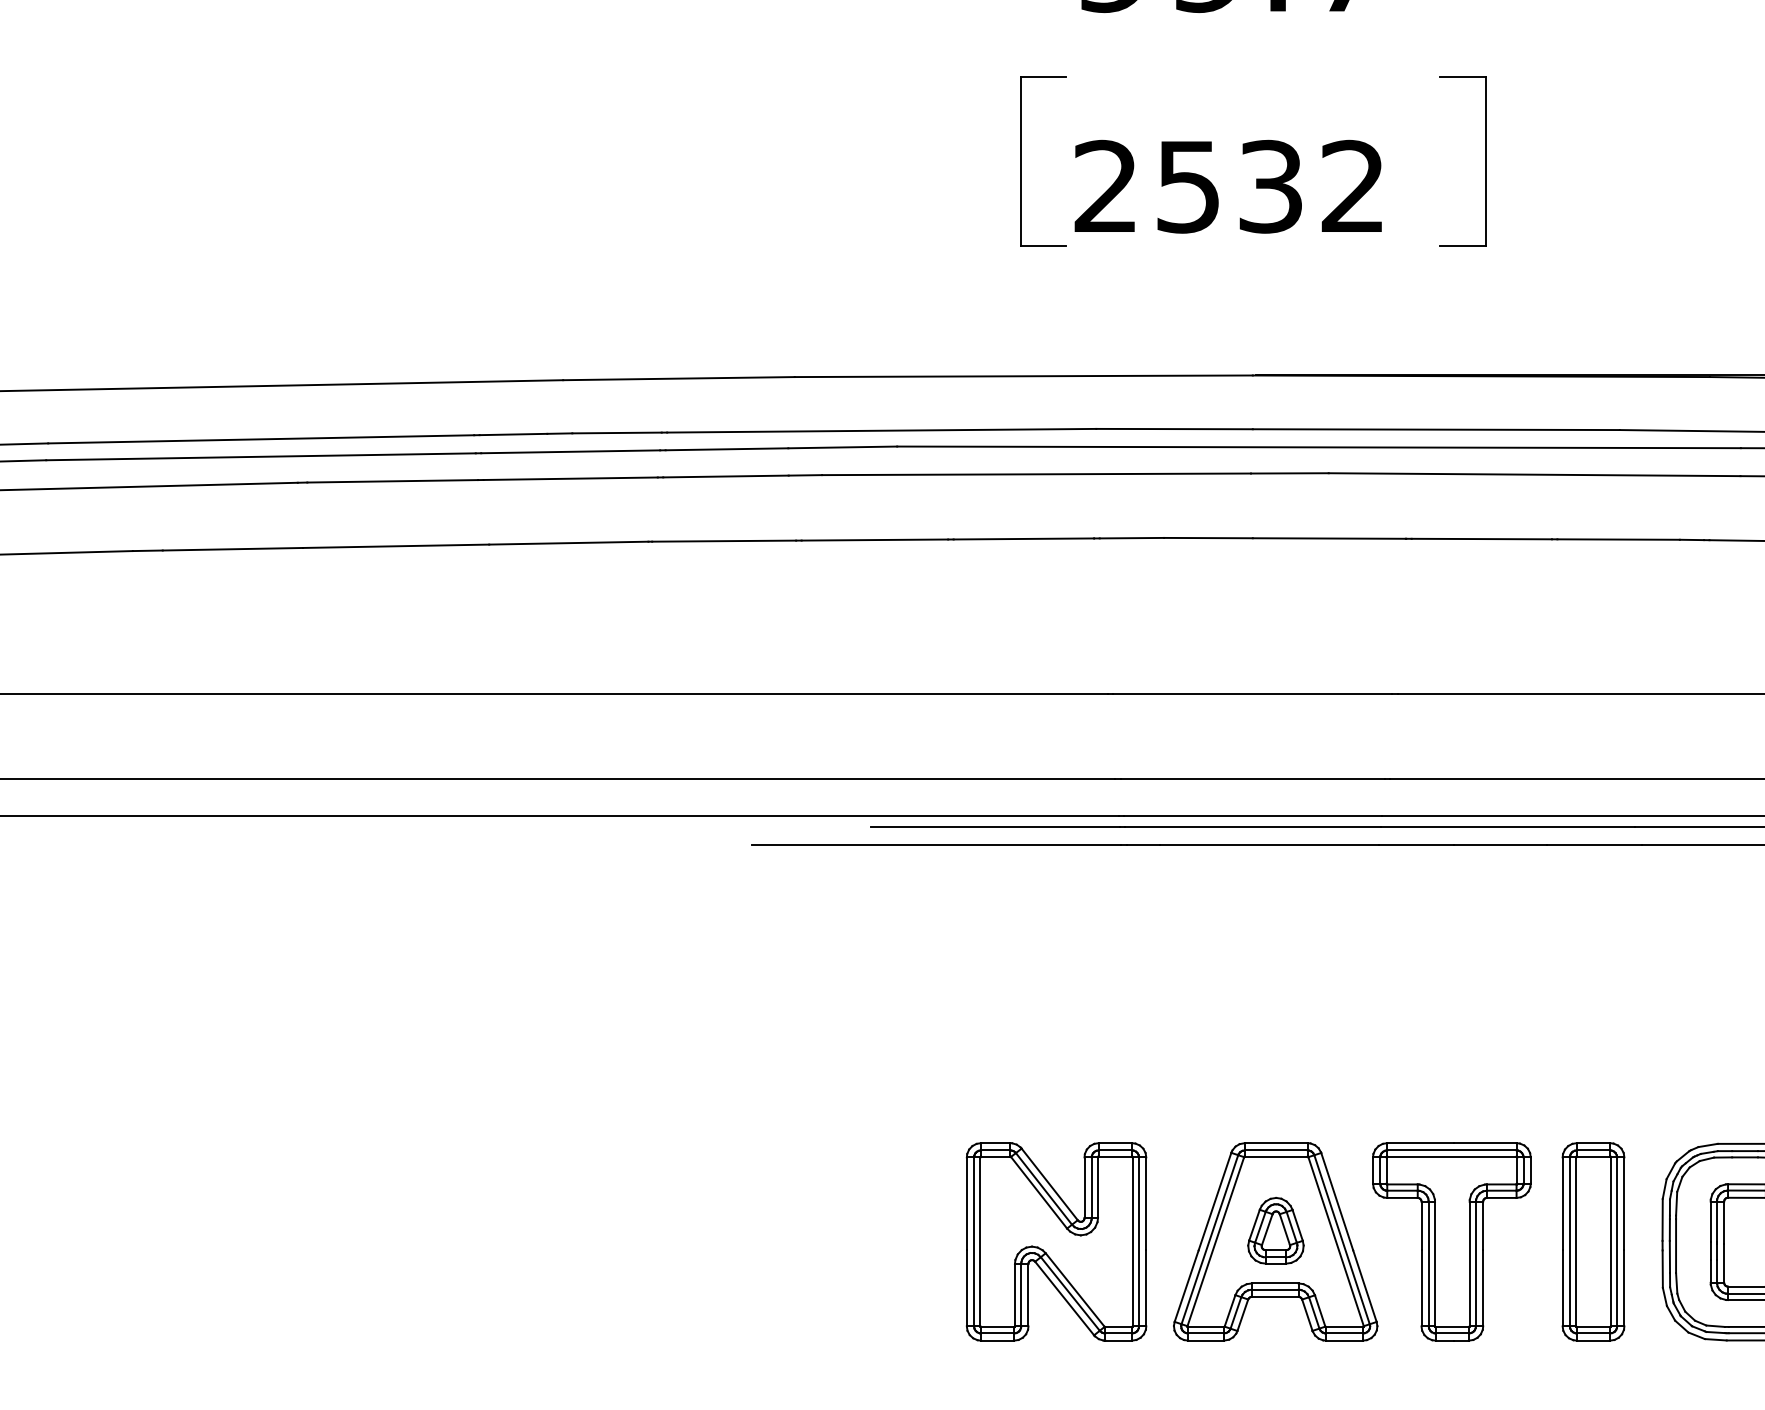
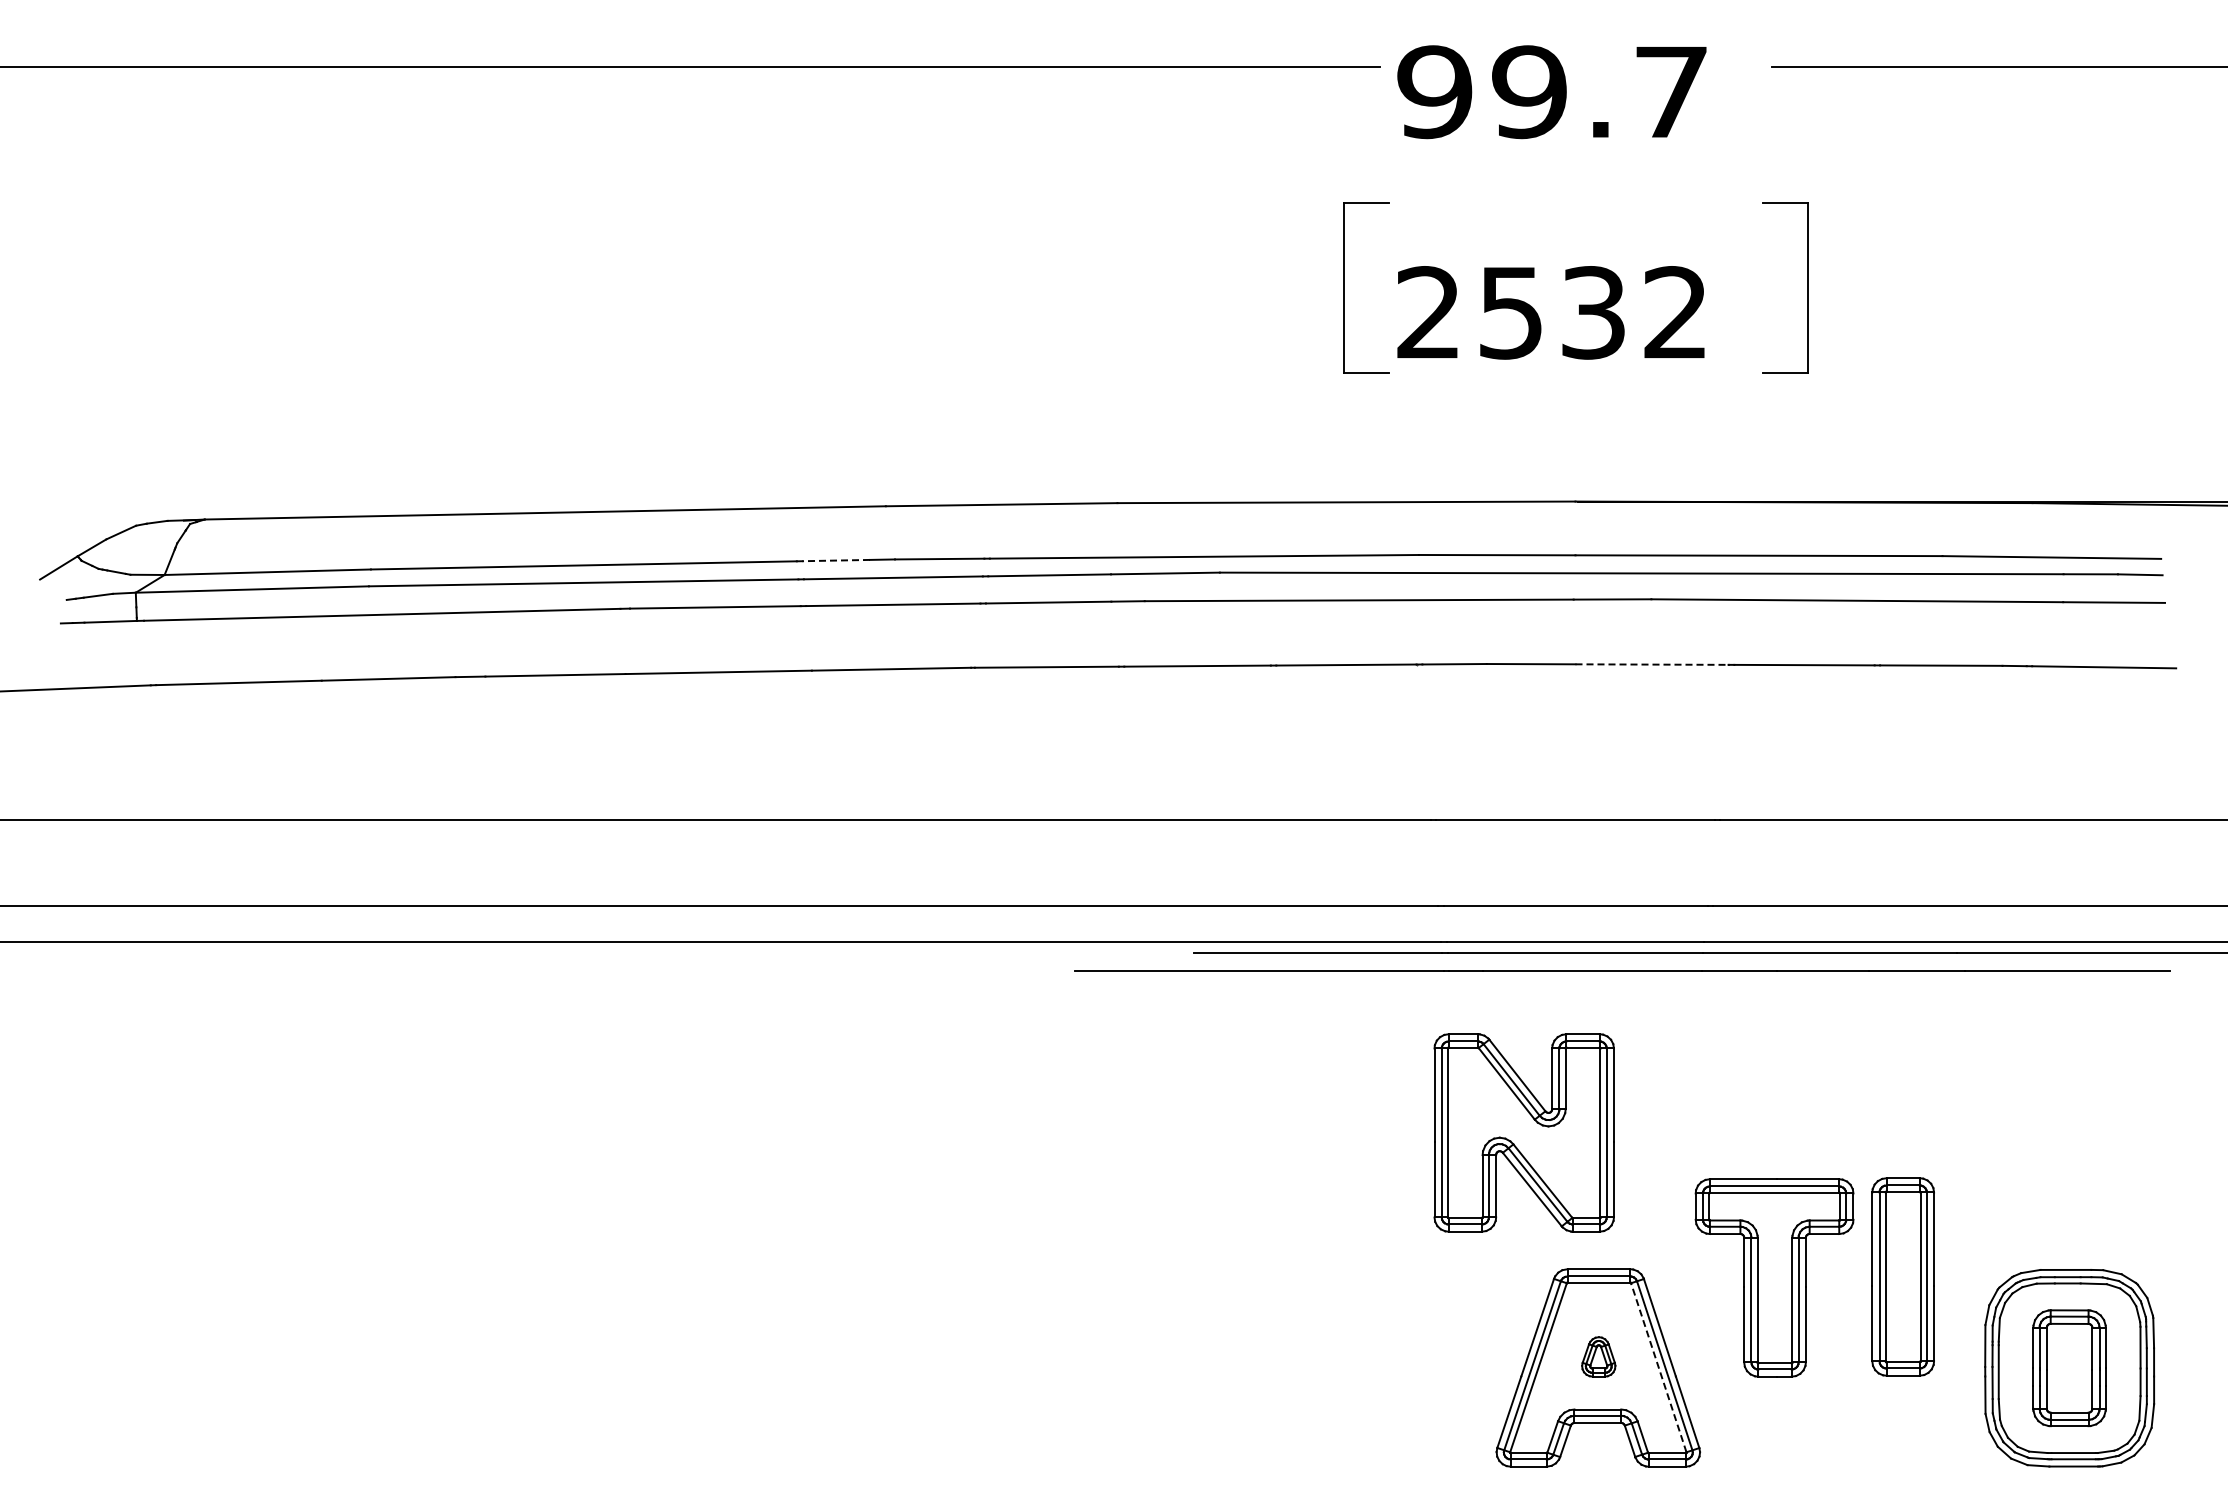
line: (513, 434) -> (836, 560), solid -> dashed
line: (1329, 538) -> (1652, 664), solid -> dashed
part: (1275, 1230) -> (1598, 1356), size x0.6
part: (1055, 1241) -> (1523, 1132), moved
line: (1335, 1241) -> (1658, 1367), solid -> dashed
part: (1451, 1241) -> (1774, 1277), moved
part: (1592, 1241) -> (1902, 1276), moved

